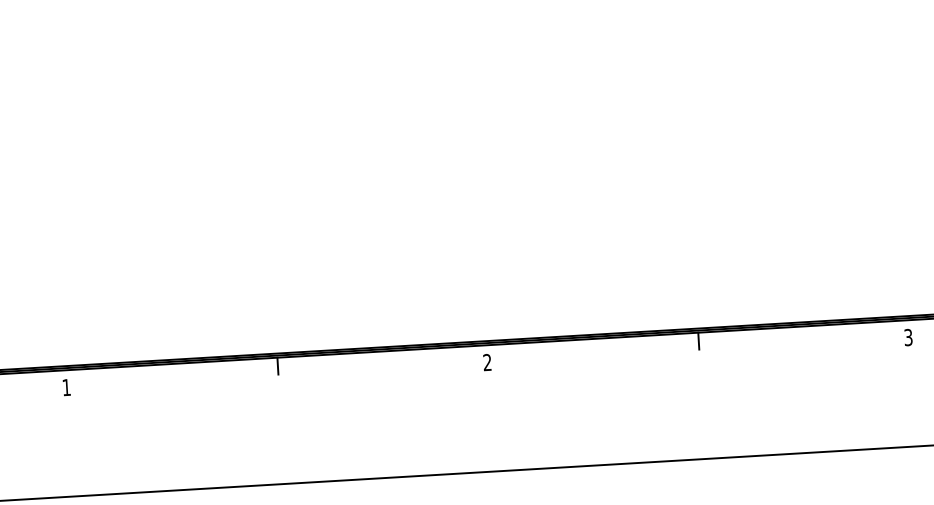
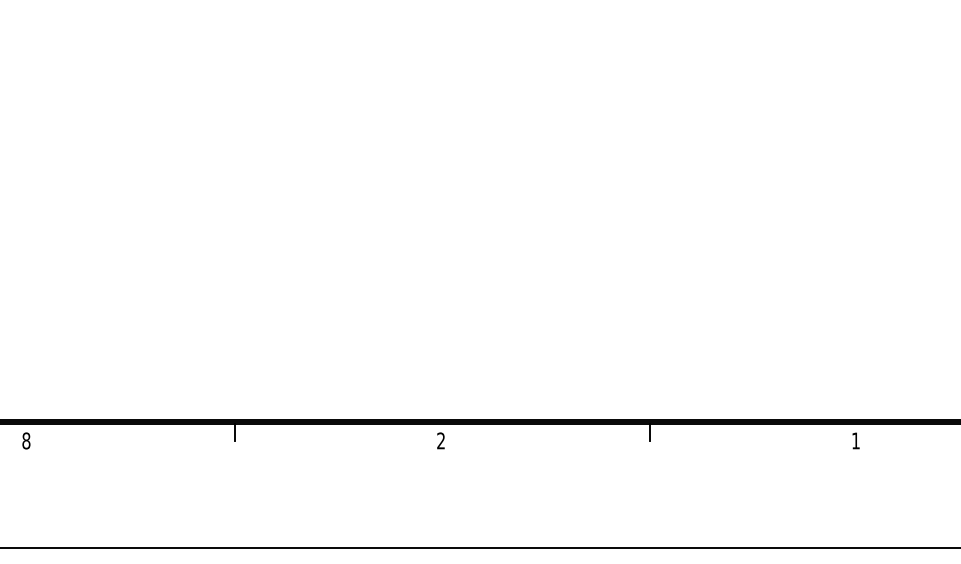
text: (907, 337) -> (855, 440), 3 -> 1
text: (66, 387) -> (26, 440), 1 -> 8

